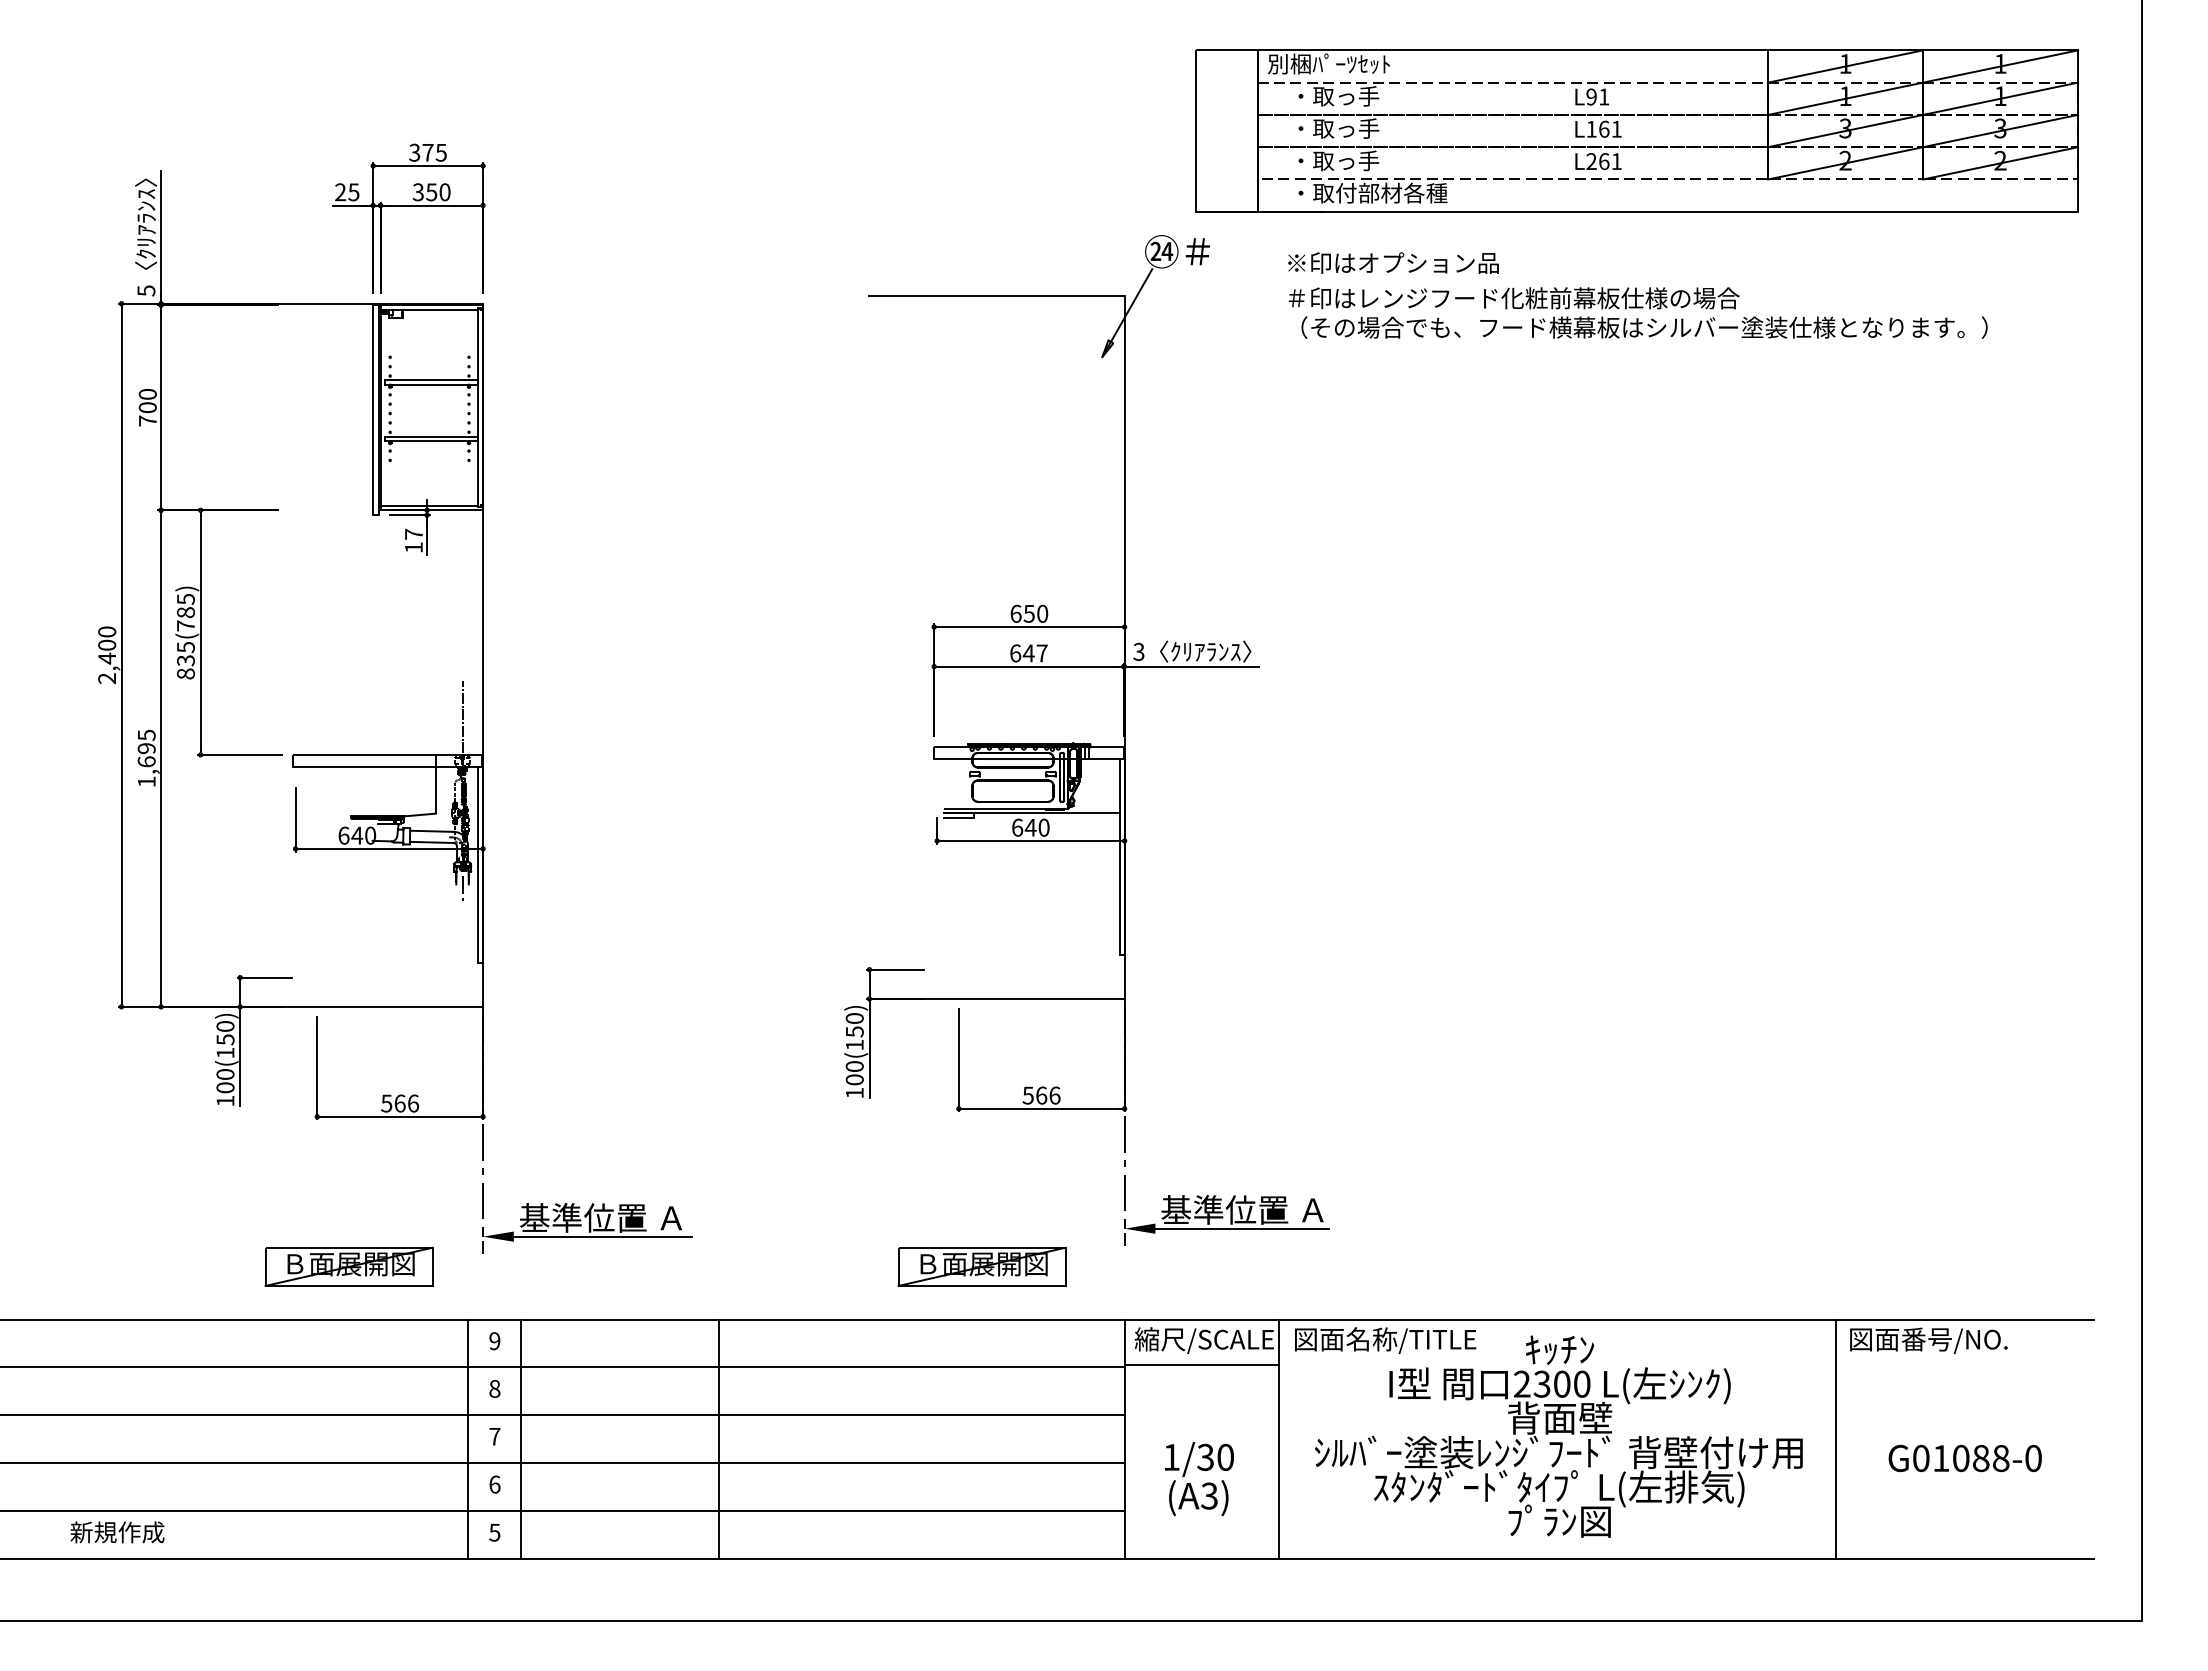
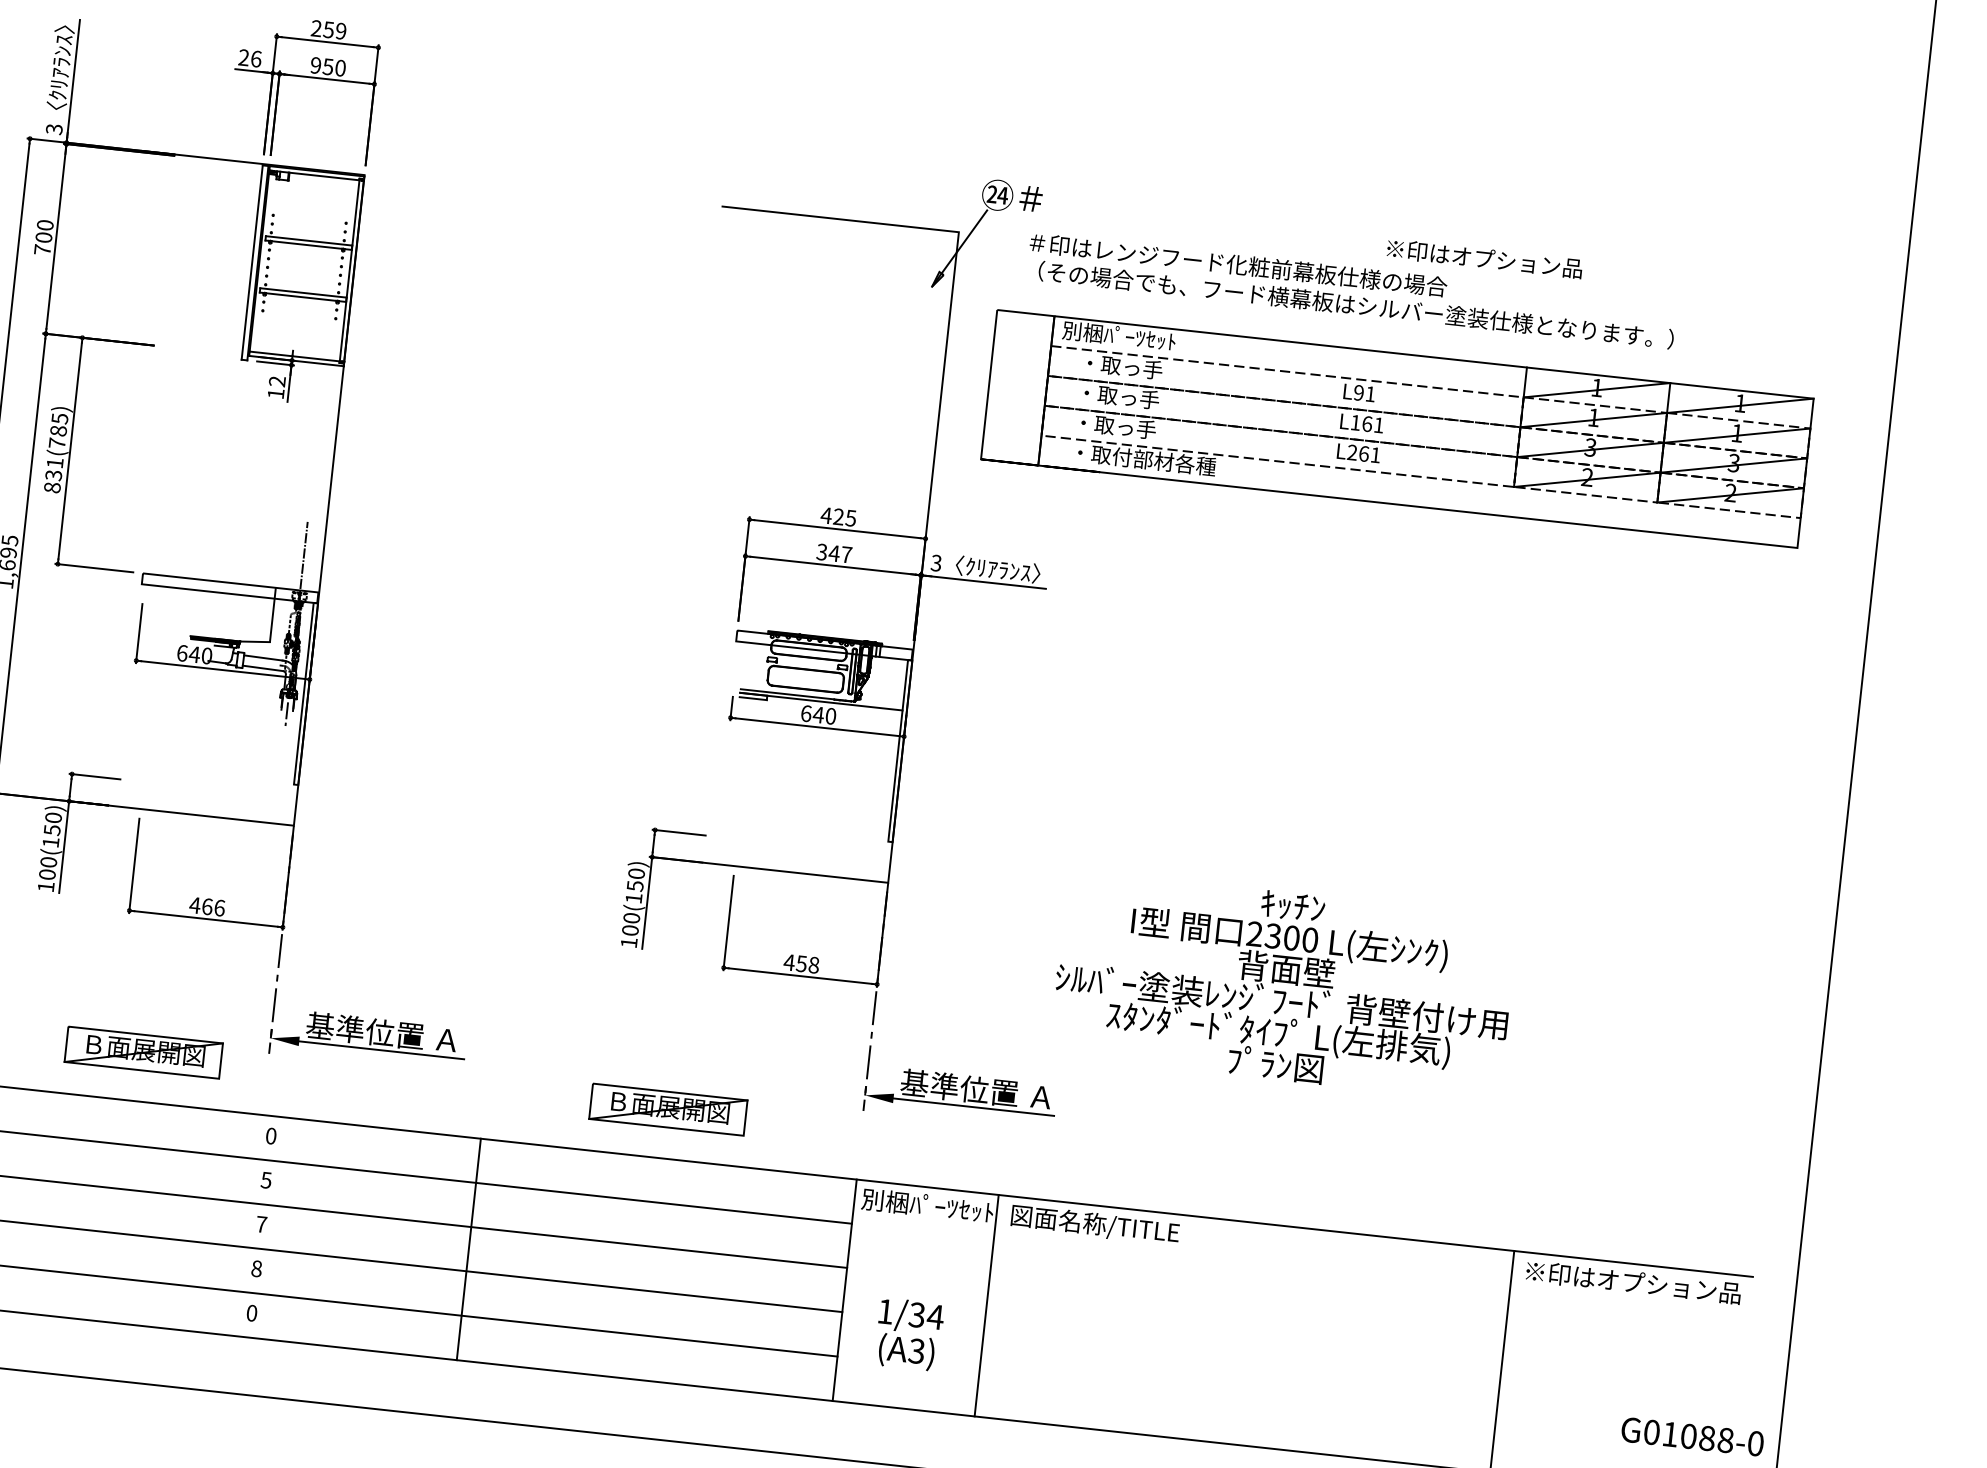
part: (1637, 130) -> (1397, 428), moved
text: (427, 152) -> (328, 29), 375 -> 259
text: (353, 192) -> (255, 59), 25 -> 26
text: (417, 192) -> (315, 65), 350 -> 950
text: (1393, 262) -> (1484, 258), moved
text: (145, 290) -> (53, 128), 5 -> 3
text: (1637, 312) -> (1351, 290), moved
text: (413, 533) -> (277, 380), 17 -> 12
text: (1029, 613) -> (838, 516), 650 -> 425
text: (185, 647) -> (54, 463), 835(785) -> 831(785)
text: (1015, 653) -> (821, 552), 647 -> 347
text: (1041, 1095) -> (801, 963), 566 -> 458
text: (386, 1103) -> (194, 905), 566 -> 466
part: (981, 1266) -> (667, 1109), moved
text: (1204, 1340) -> (927, 1206), 縮尺/SCALE -> 別梱ﾊﾟｰﾂｾｯﾄ
text: (1966, 1340) -> (1632, 1283), 図面番号/NO. -> ※印はオプション品
text: (494, 1341) -> (270, 1136), 9 -> 0
line: (1201, 1364) -> (922, 1228), removed
text: (494, 1388) -> (266, 1179), 8 -> 5
text: (1558, 1436) -> (1283, 986), moved
line: (468, 1438) -> (237, 1223), removed
line: (521, 1438) -> (286, 1228), removed
text: (1225, 1456) -> (935, 1316), 1/30 -> 1/34
text: (1964, 1458) -> (1691, 1436), moved
text: (494, 1484) -> (256, 1268), 6 -> 8
text: (494, 1532) -> (251, 1313), 5 -> 0

